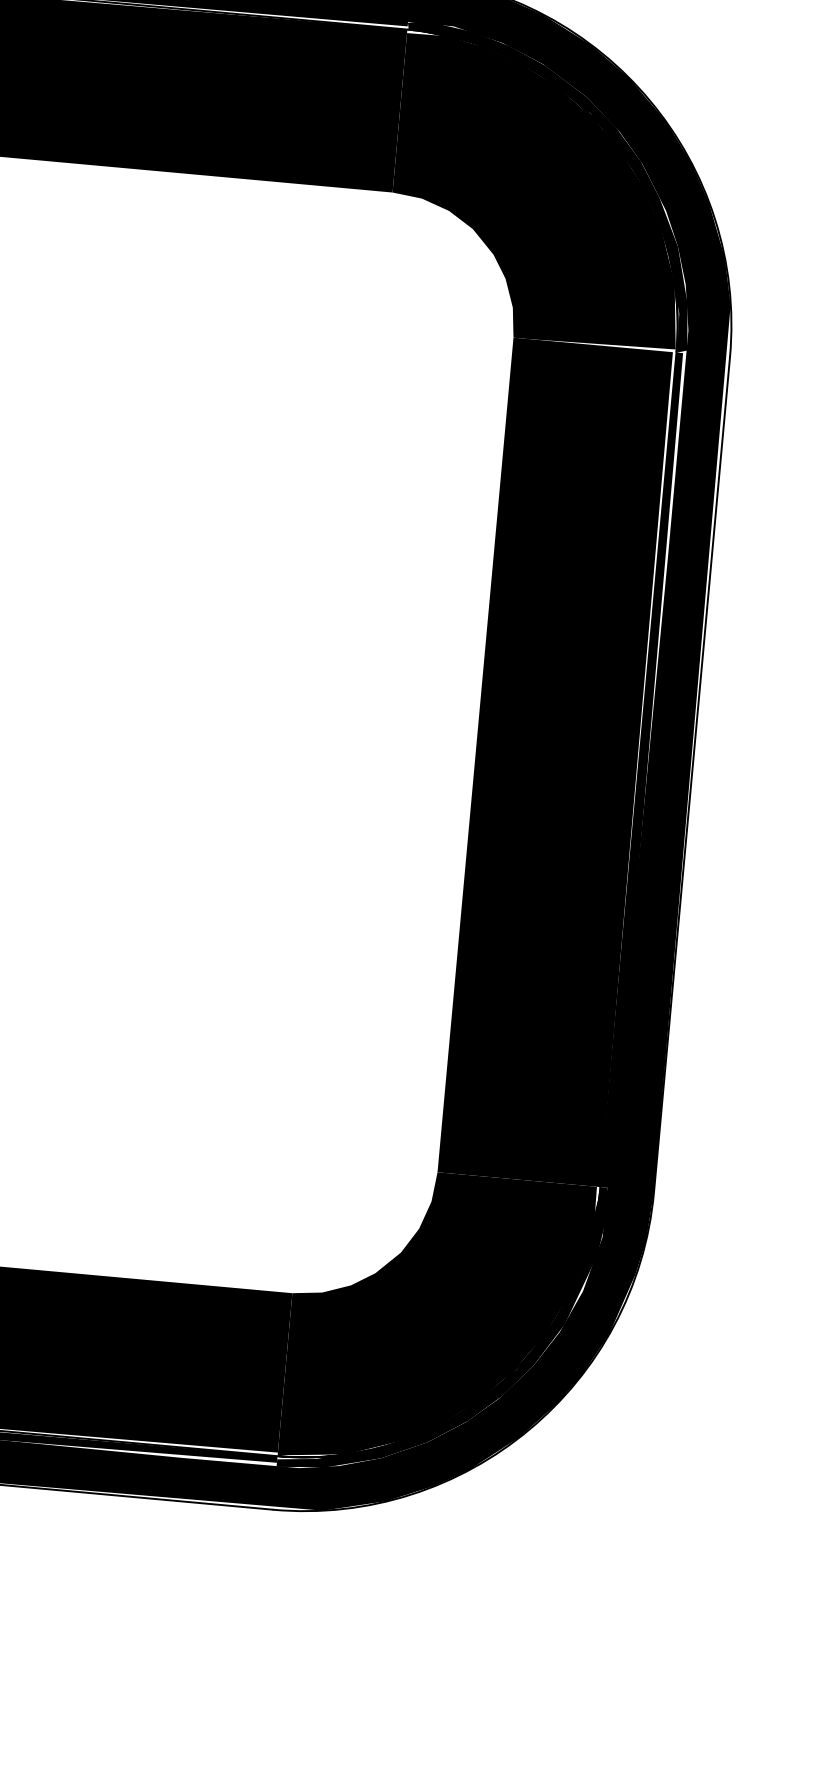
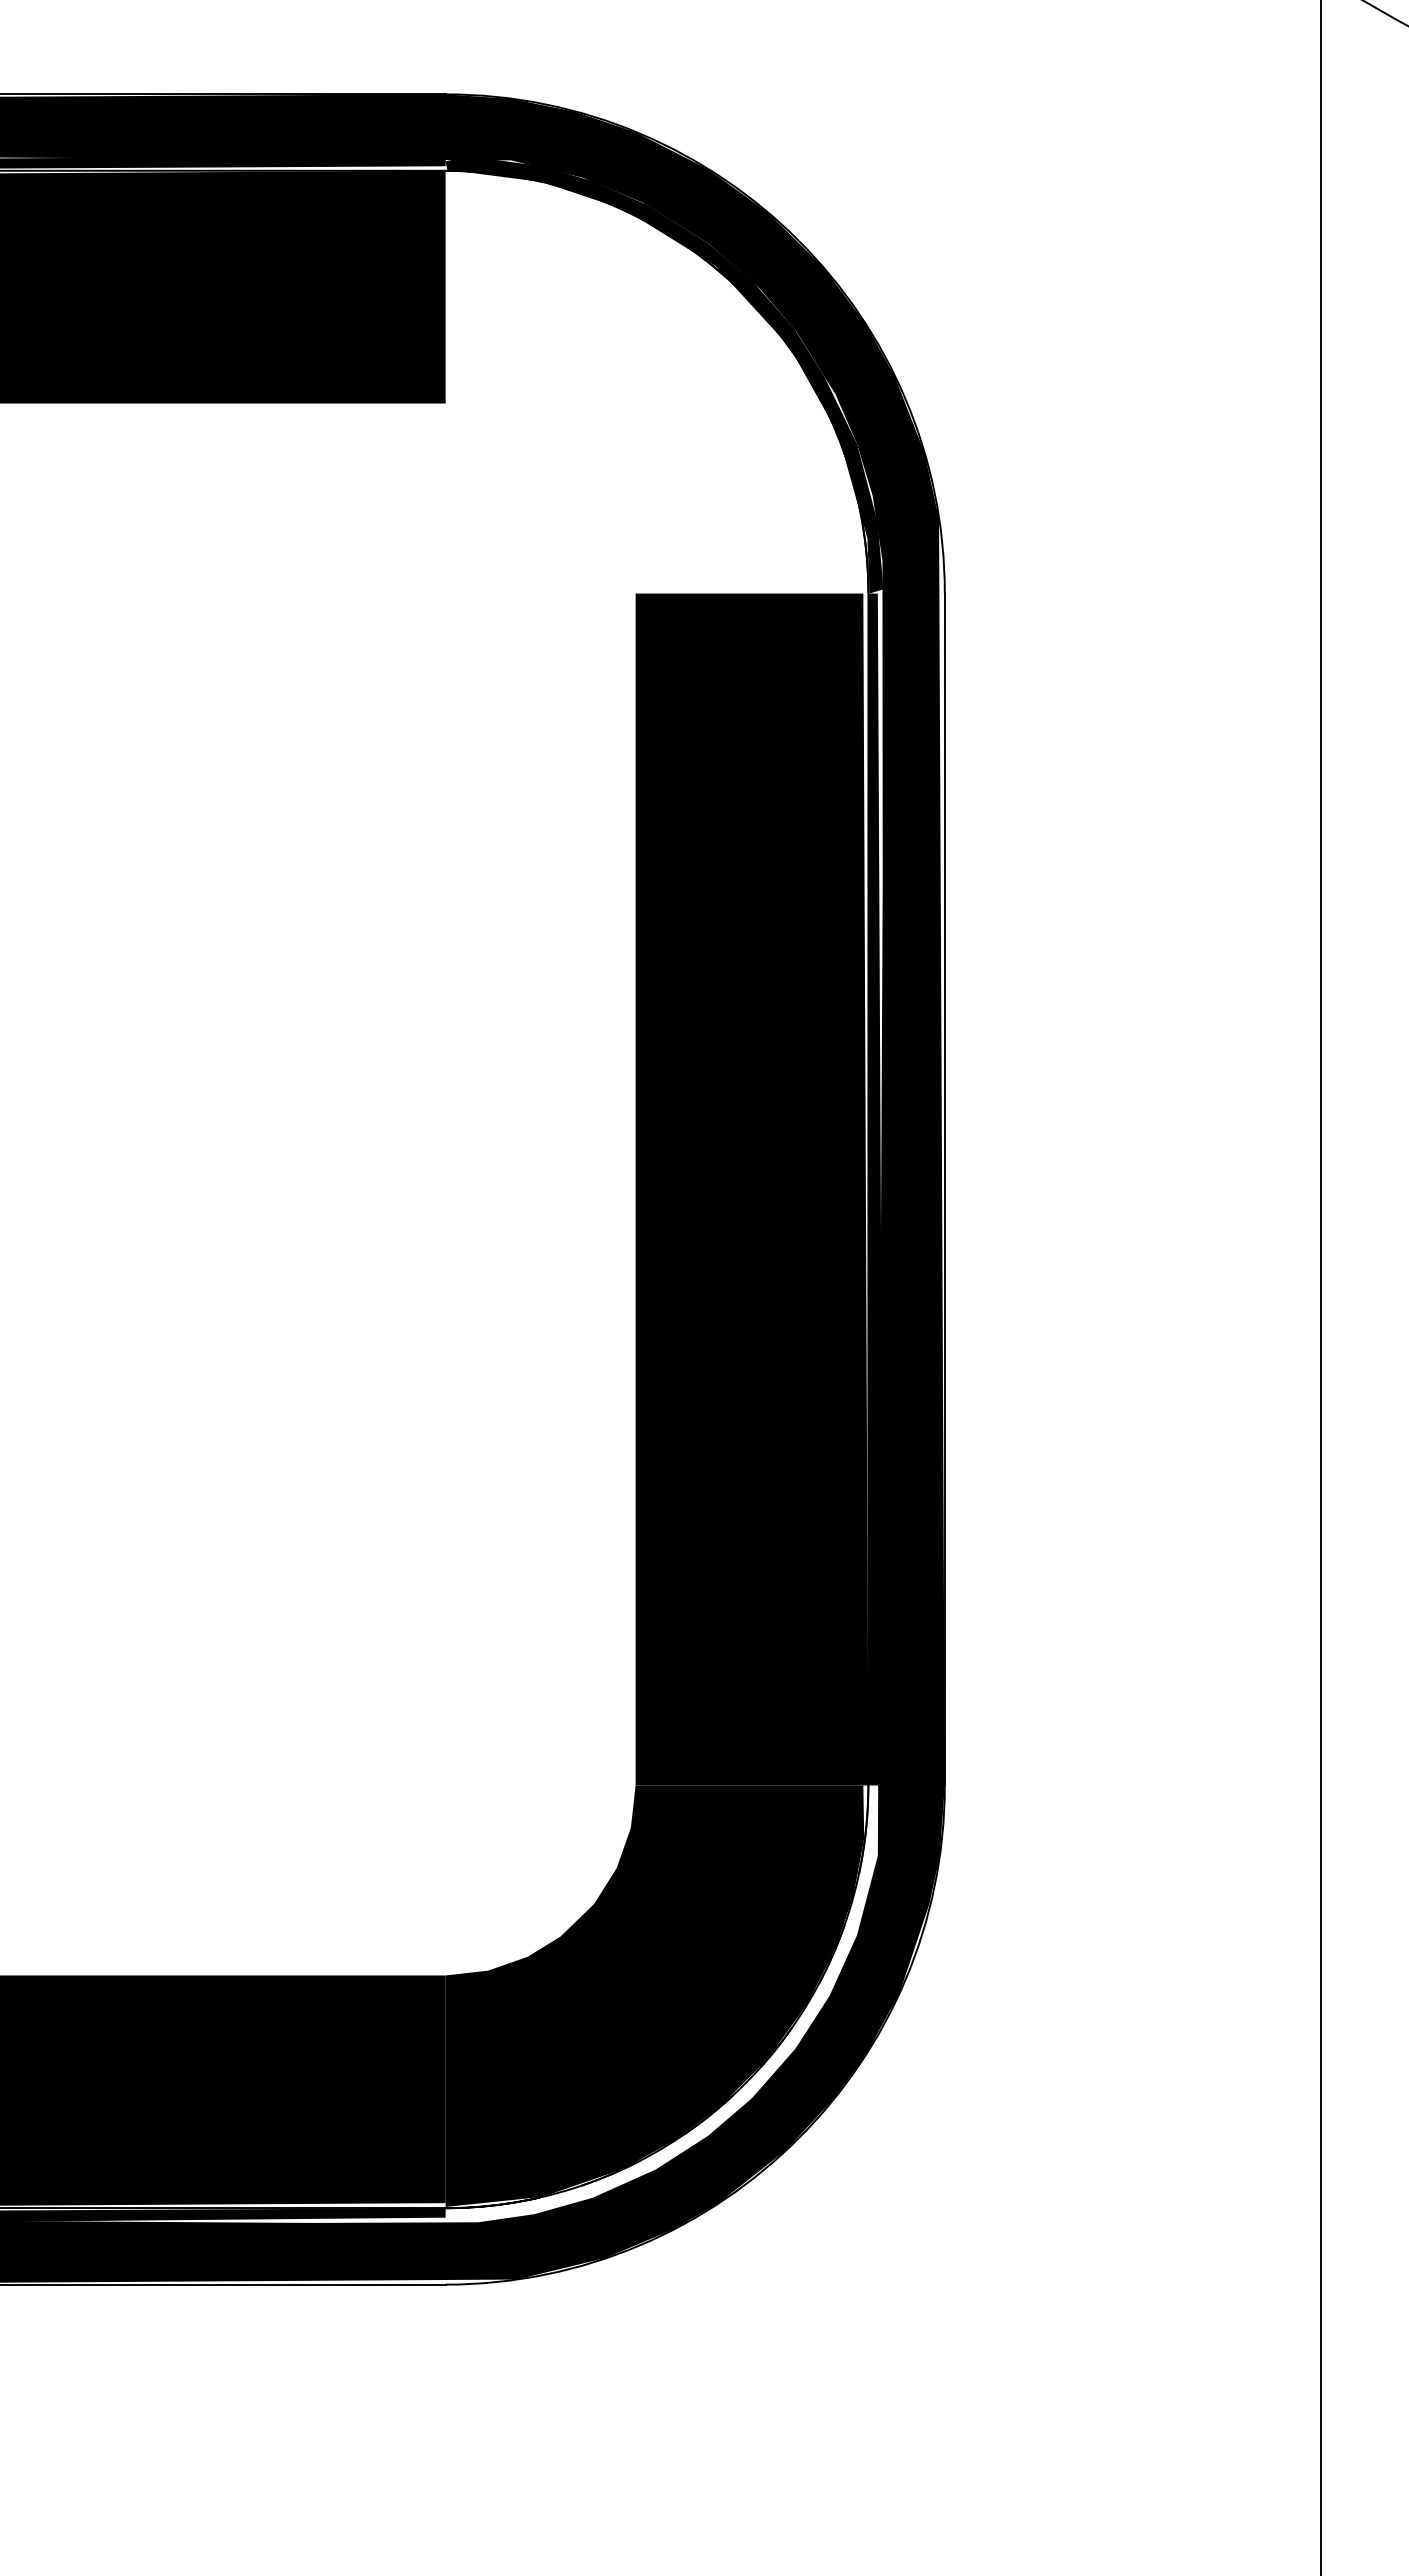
fill: (540, 192) -> (655, 384), removed
fill: (443, 1327) -> (663, 2004), removed

